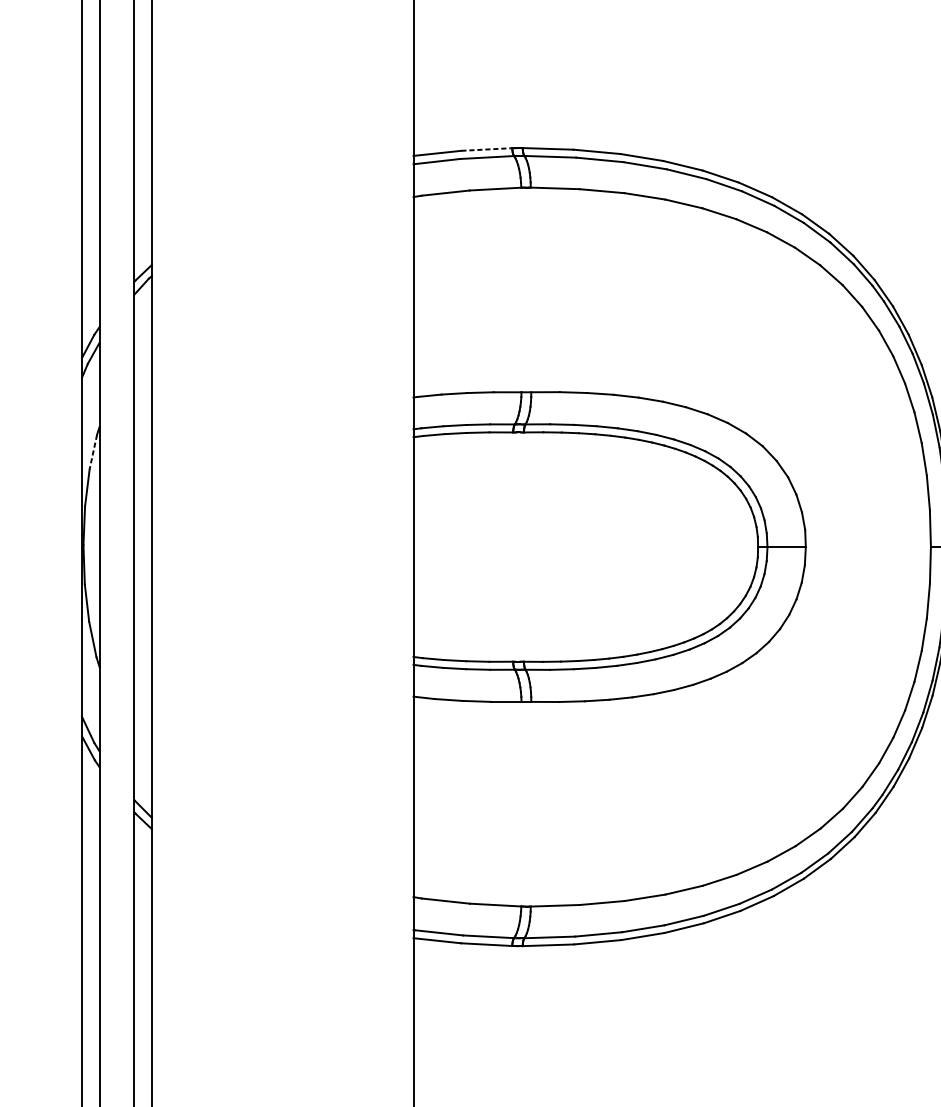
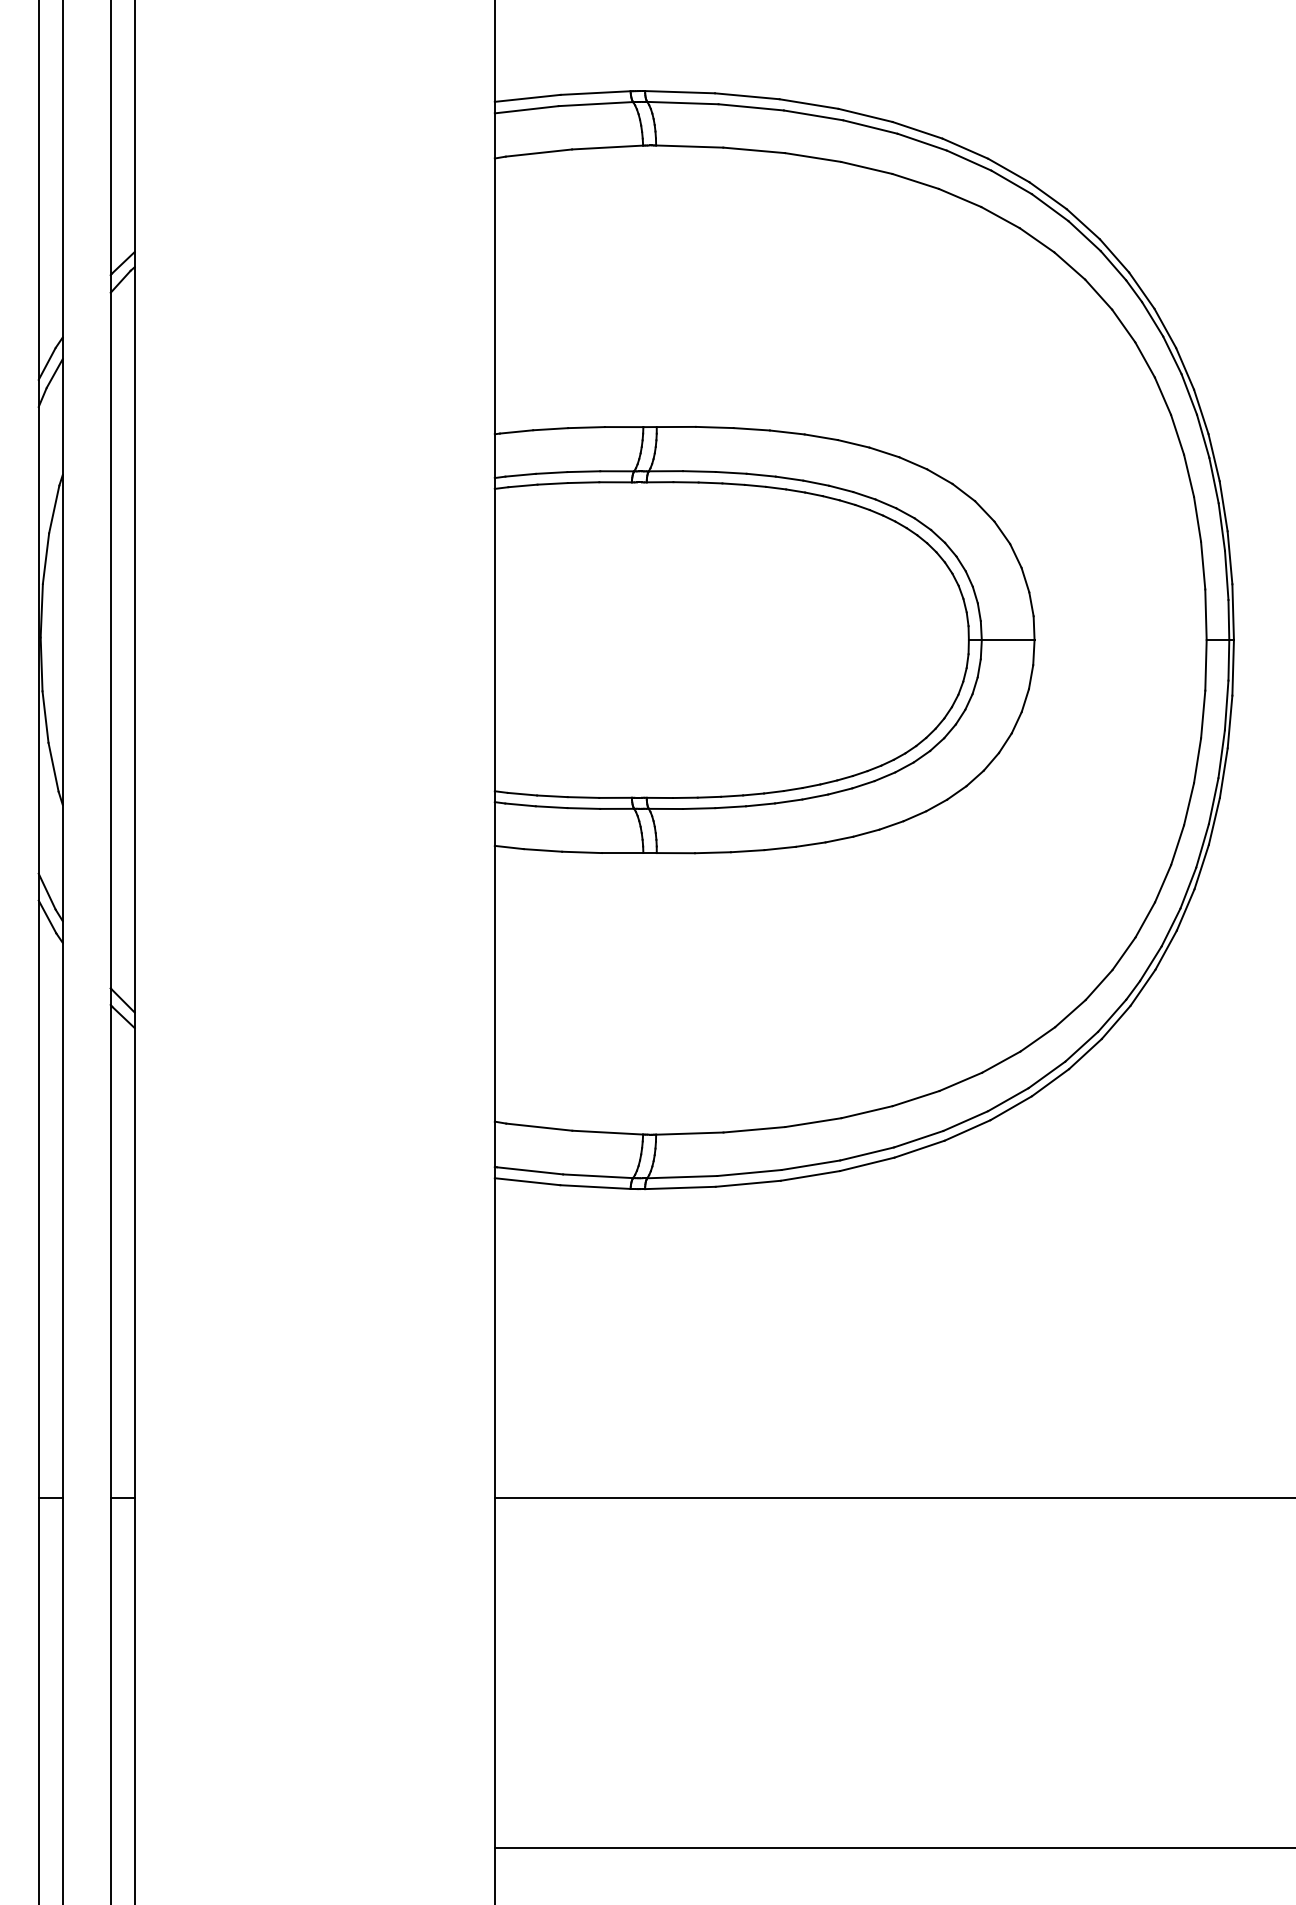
line: (487, 149) -> (596, 93), dashed -> solid
line: (93, 452) -> (54, 510), dashed -> solid

